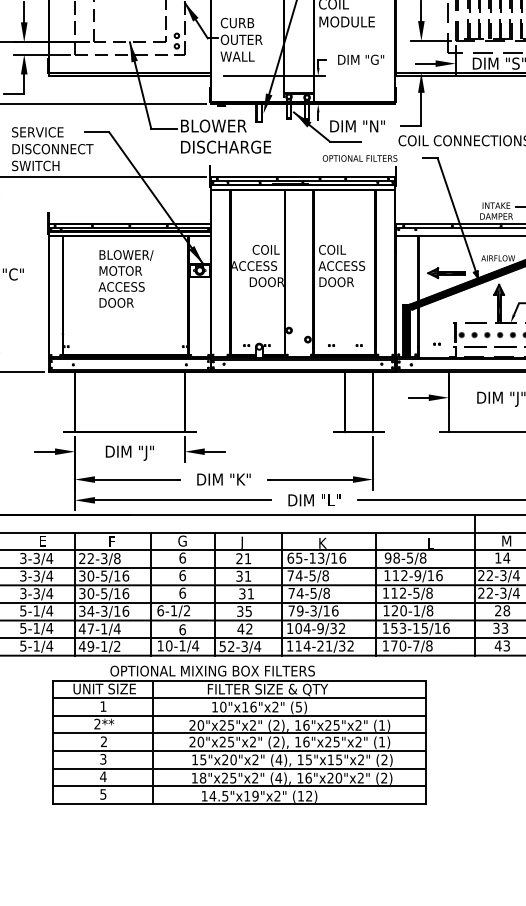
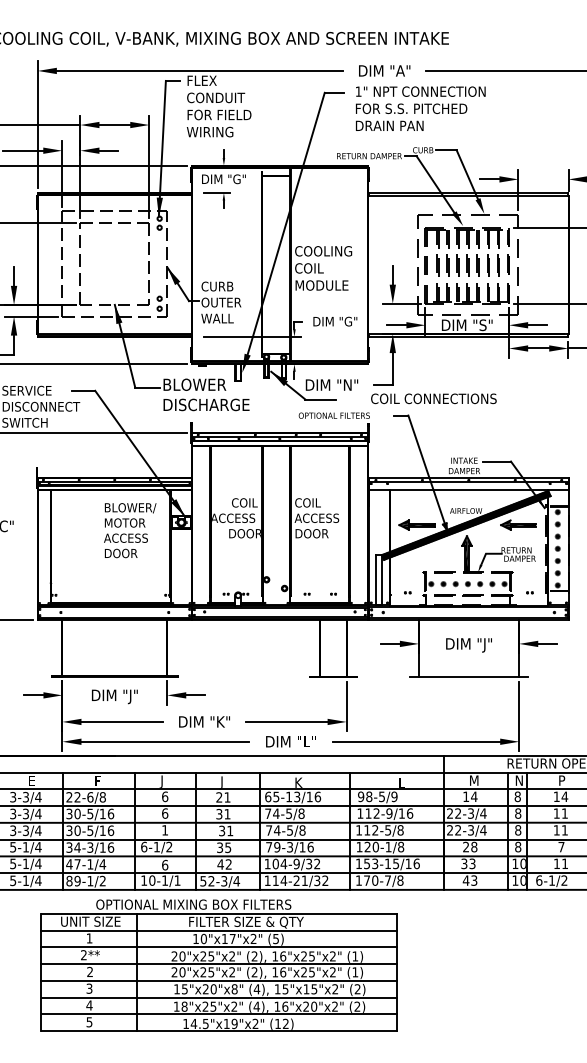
text: (126, 278) -> (130, 530), moved
hatch: (406, 331) -> (378, 580), removed
text: (181, 542) -> (164, 781), G -> J
text: (423, 557) -> (394, 796), 98-5/8 -> 98-5/9
text: (104, 558) -> (90, 797), 22-3/8 -> 22-6/8
text: (183, 593) -> (165, 830), 6 -> 1
text: (82, 645) -> (69, 880), 49-1/2 -> 89-1/2
text: (195, 645) -> (177, 880), 10-1/4 -> 10-1/1
text: (253, 706) -> (232, 938), 10"x16"x2" -> 10"x17"x2"
text: (255, 760) -> (234, 989), 15"x20"x2" -> 15"x20"x8"

